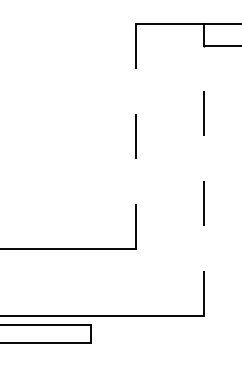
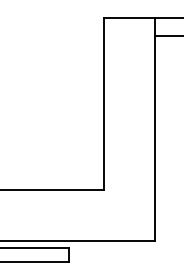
line: (136, 135) -> (103, 103), dashed -> solid
line: (203, 181) -> (154, 138), dashed -> solid

